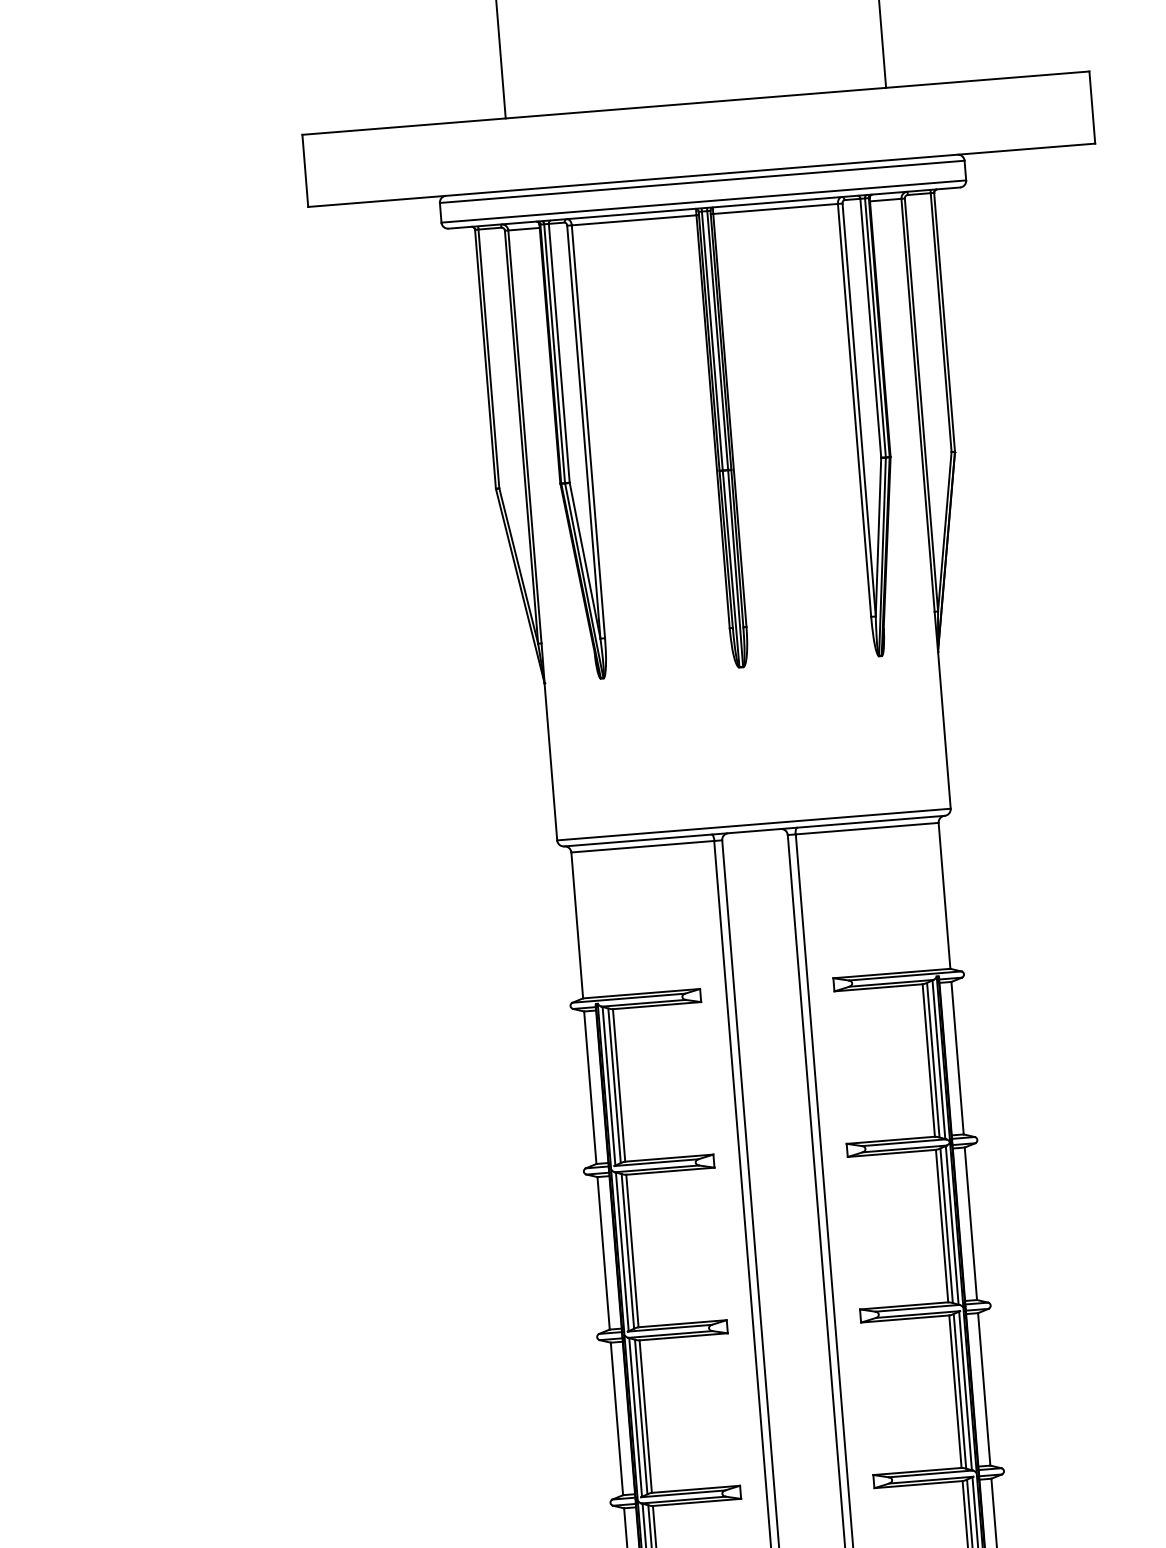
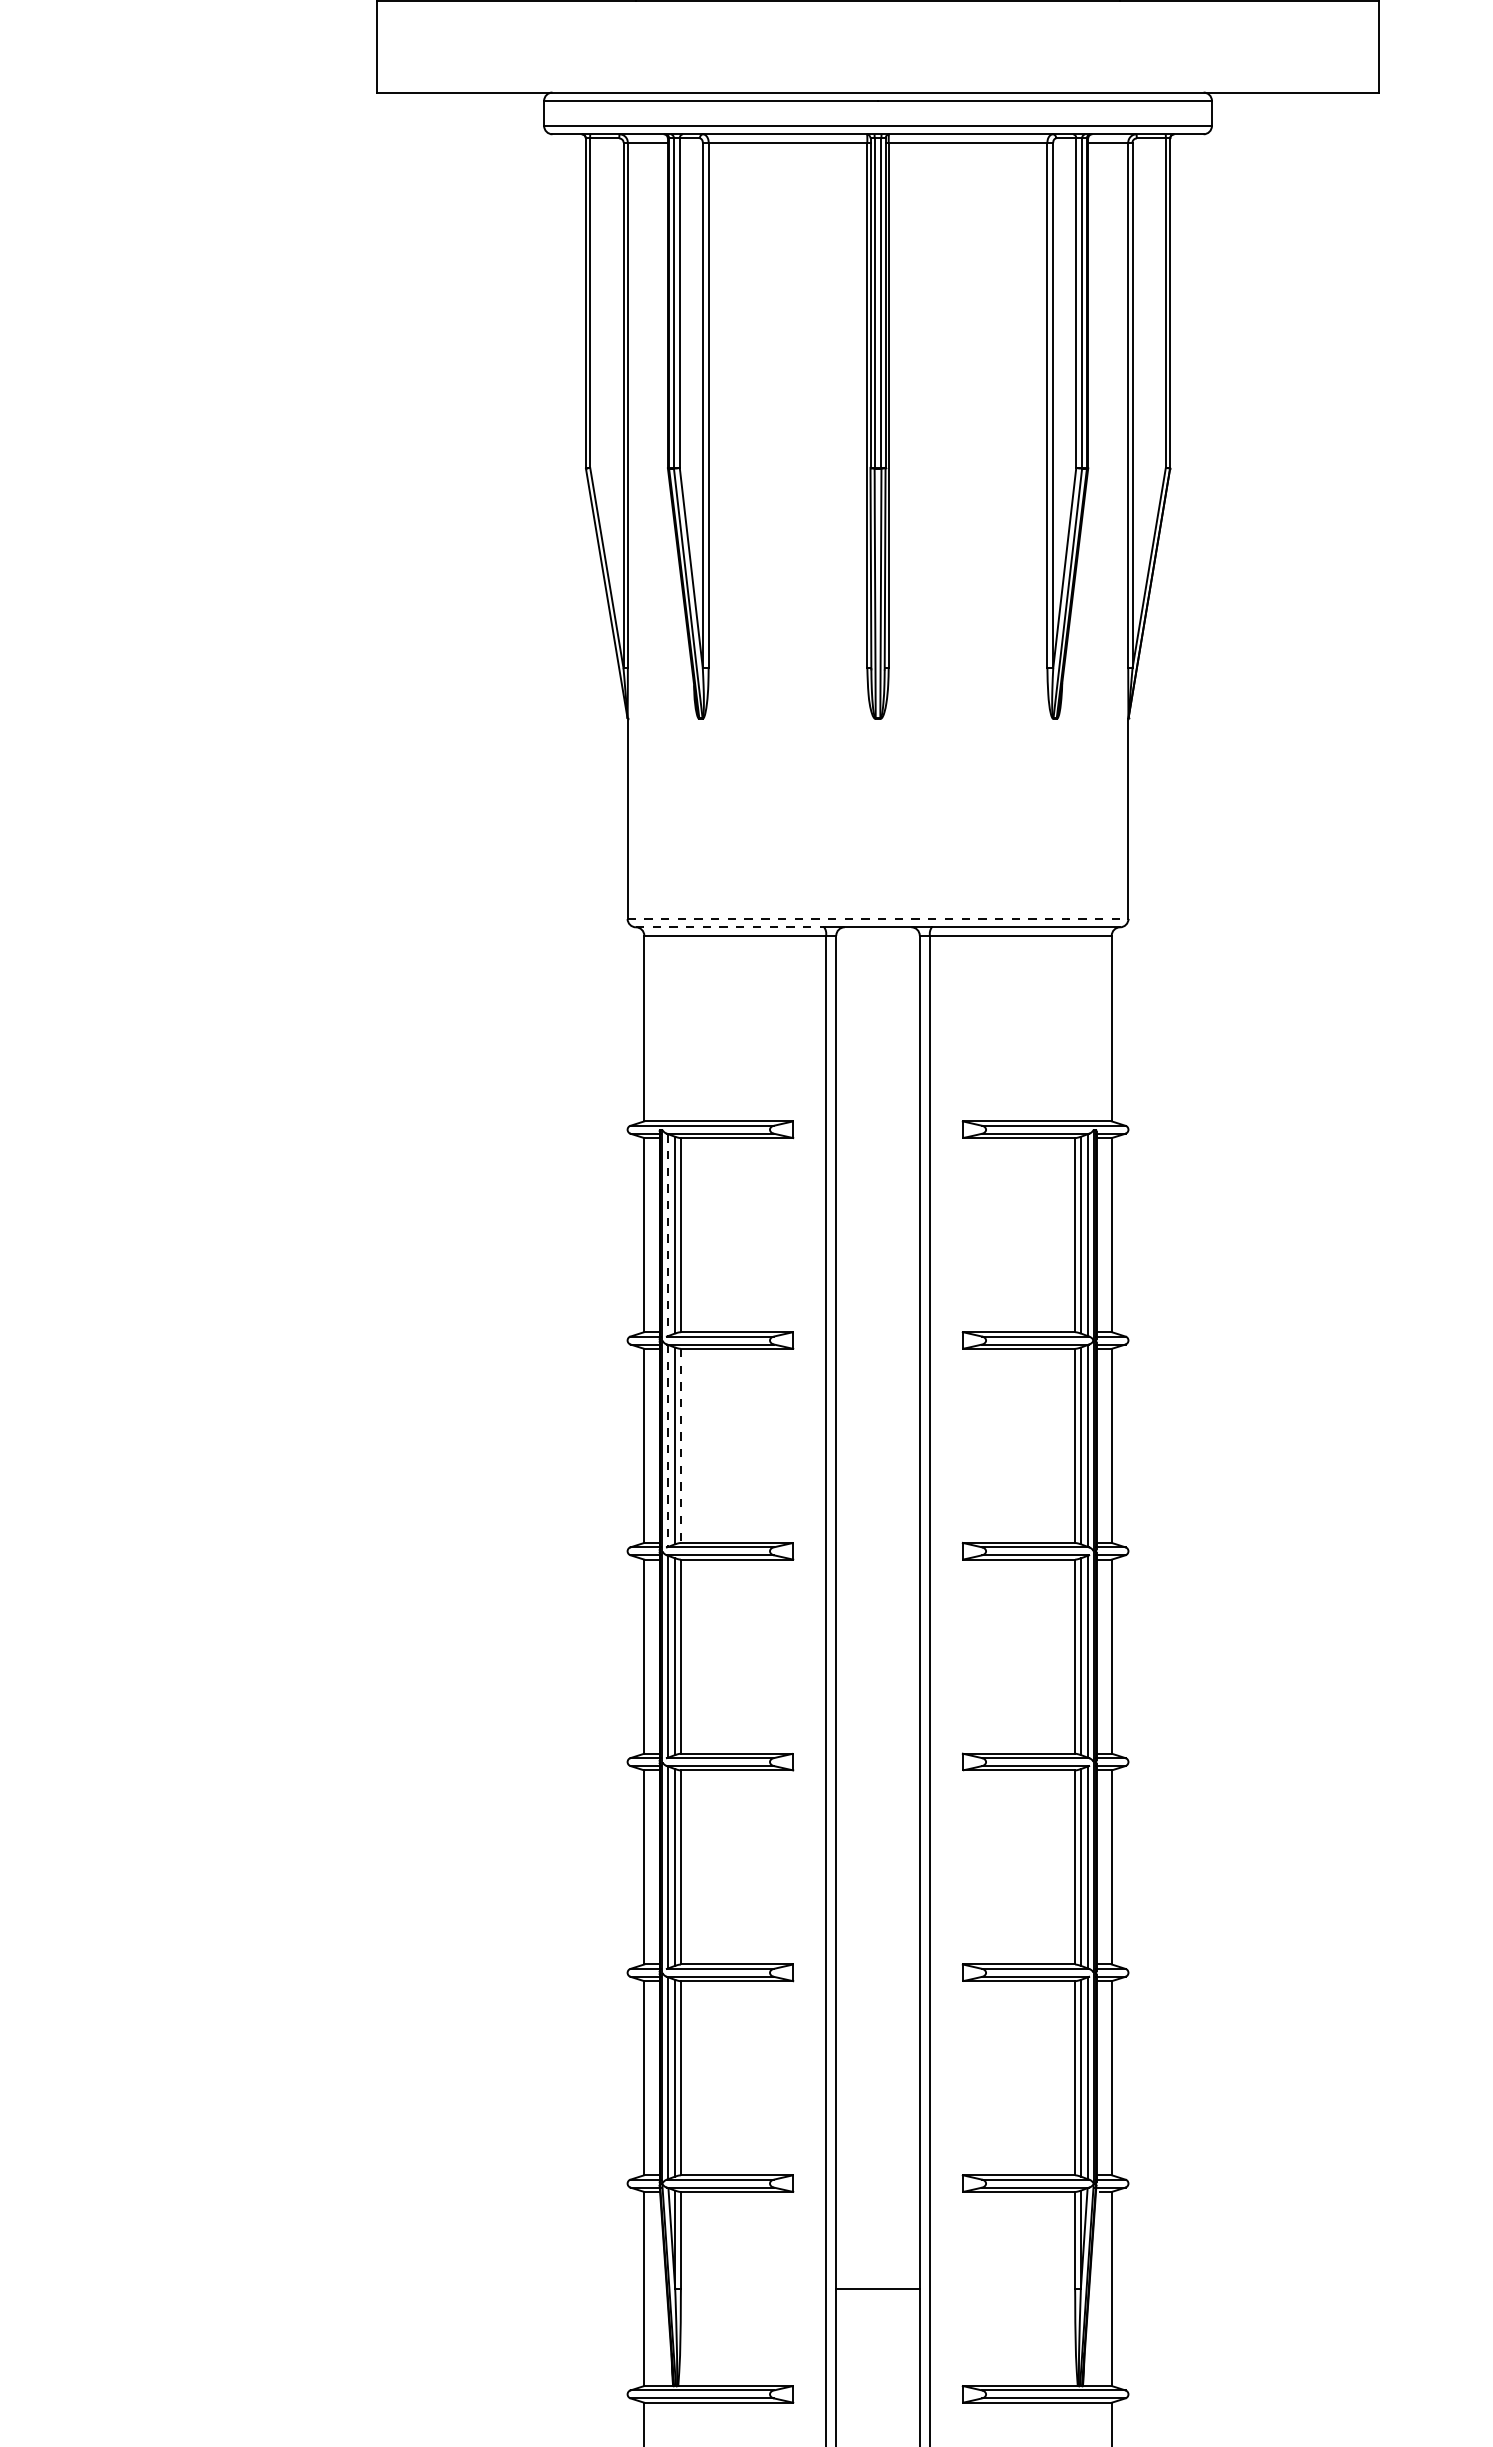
line: (754, 824) -> (878, 918), solid -> dashed
line: (638, 840) -> (730, 927), solid -> dashed
line: (609, 1086) -> (668, 1235), solid -> dashed
line: (632, 1251) -> (680, 1446), solid -> dashed
line: (622, 1252) -> (668, 1446), solid -> dashed

